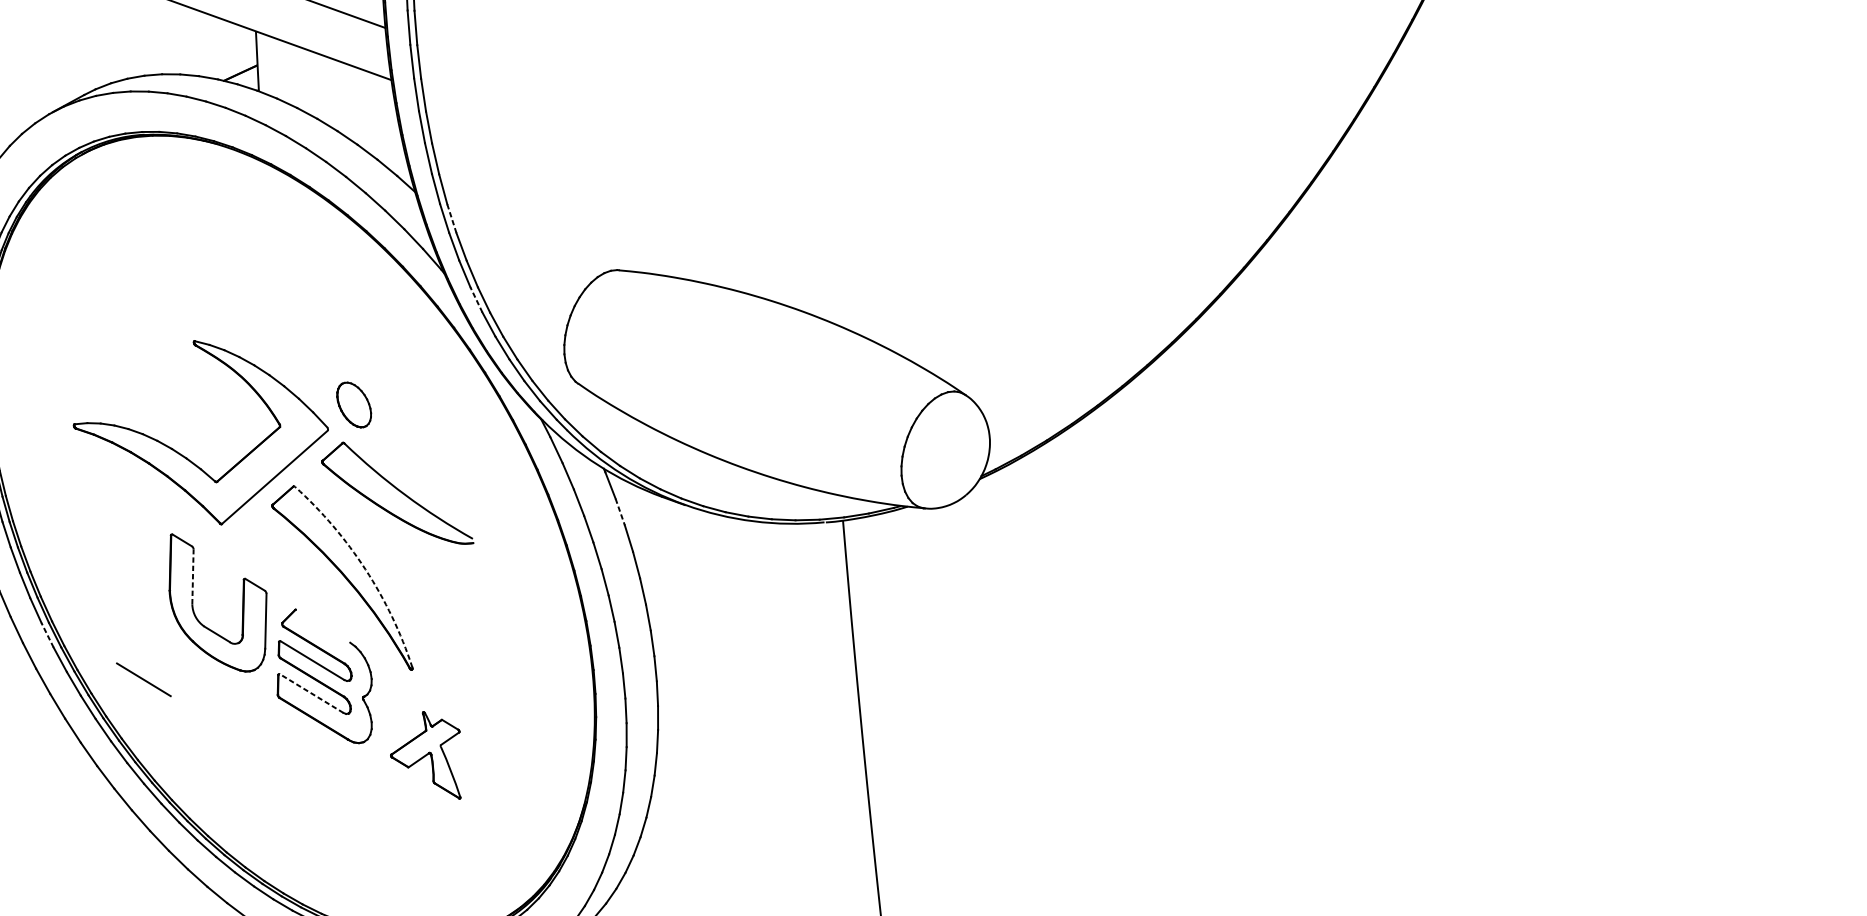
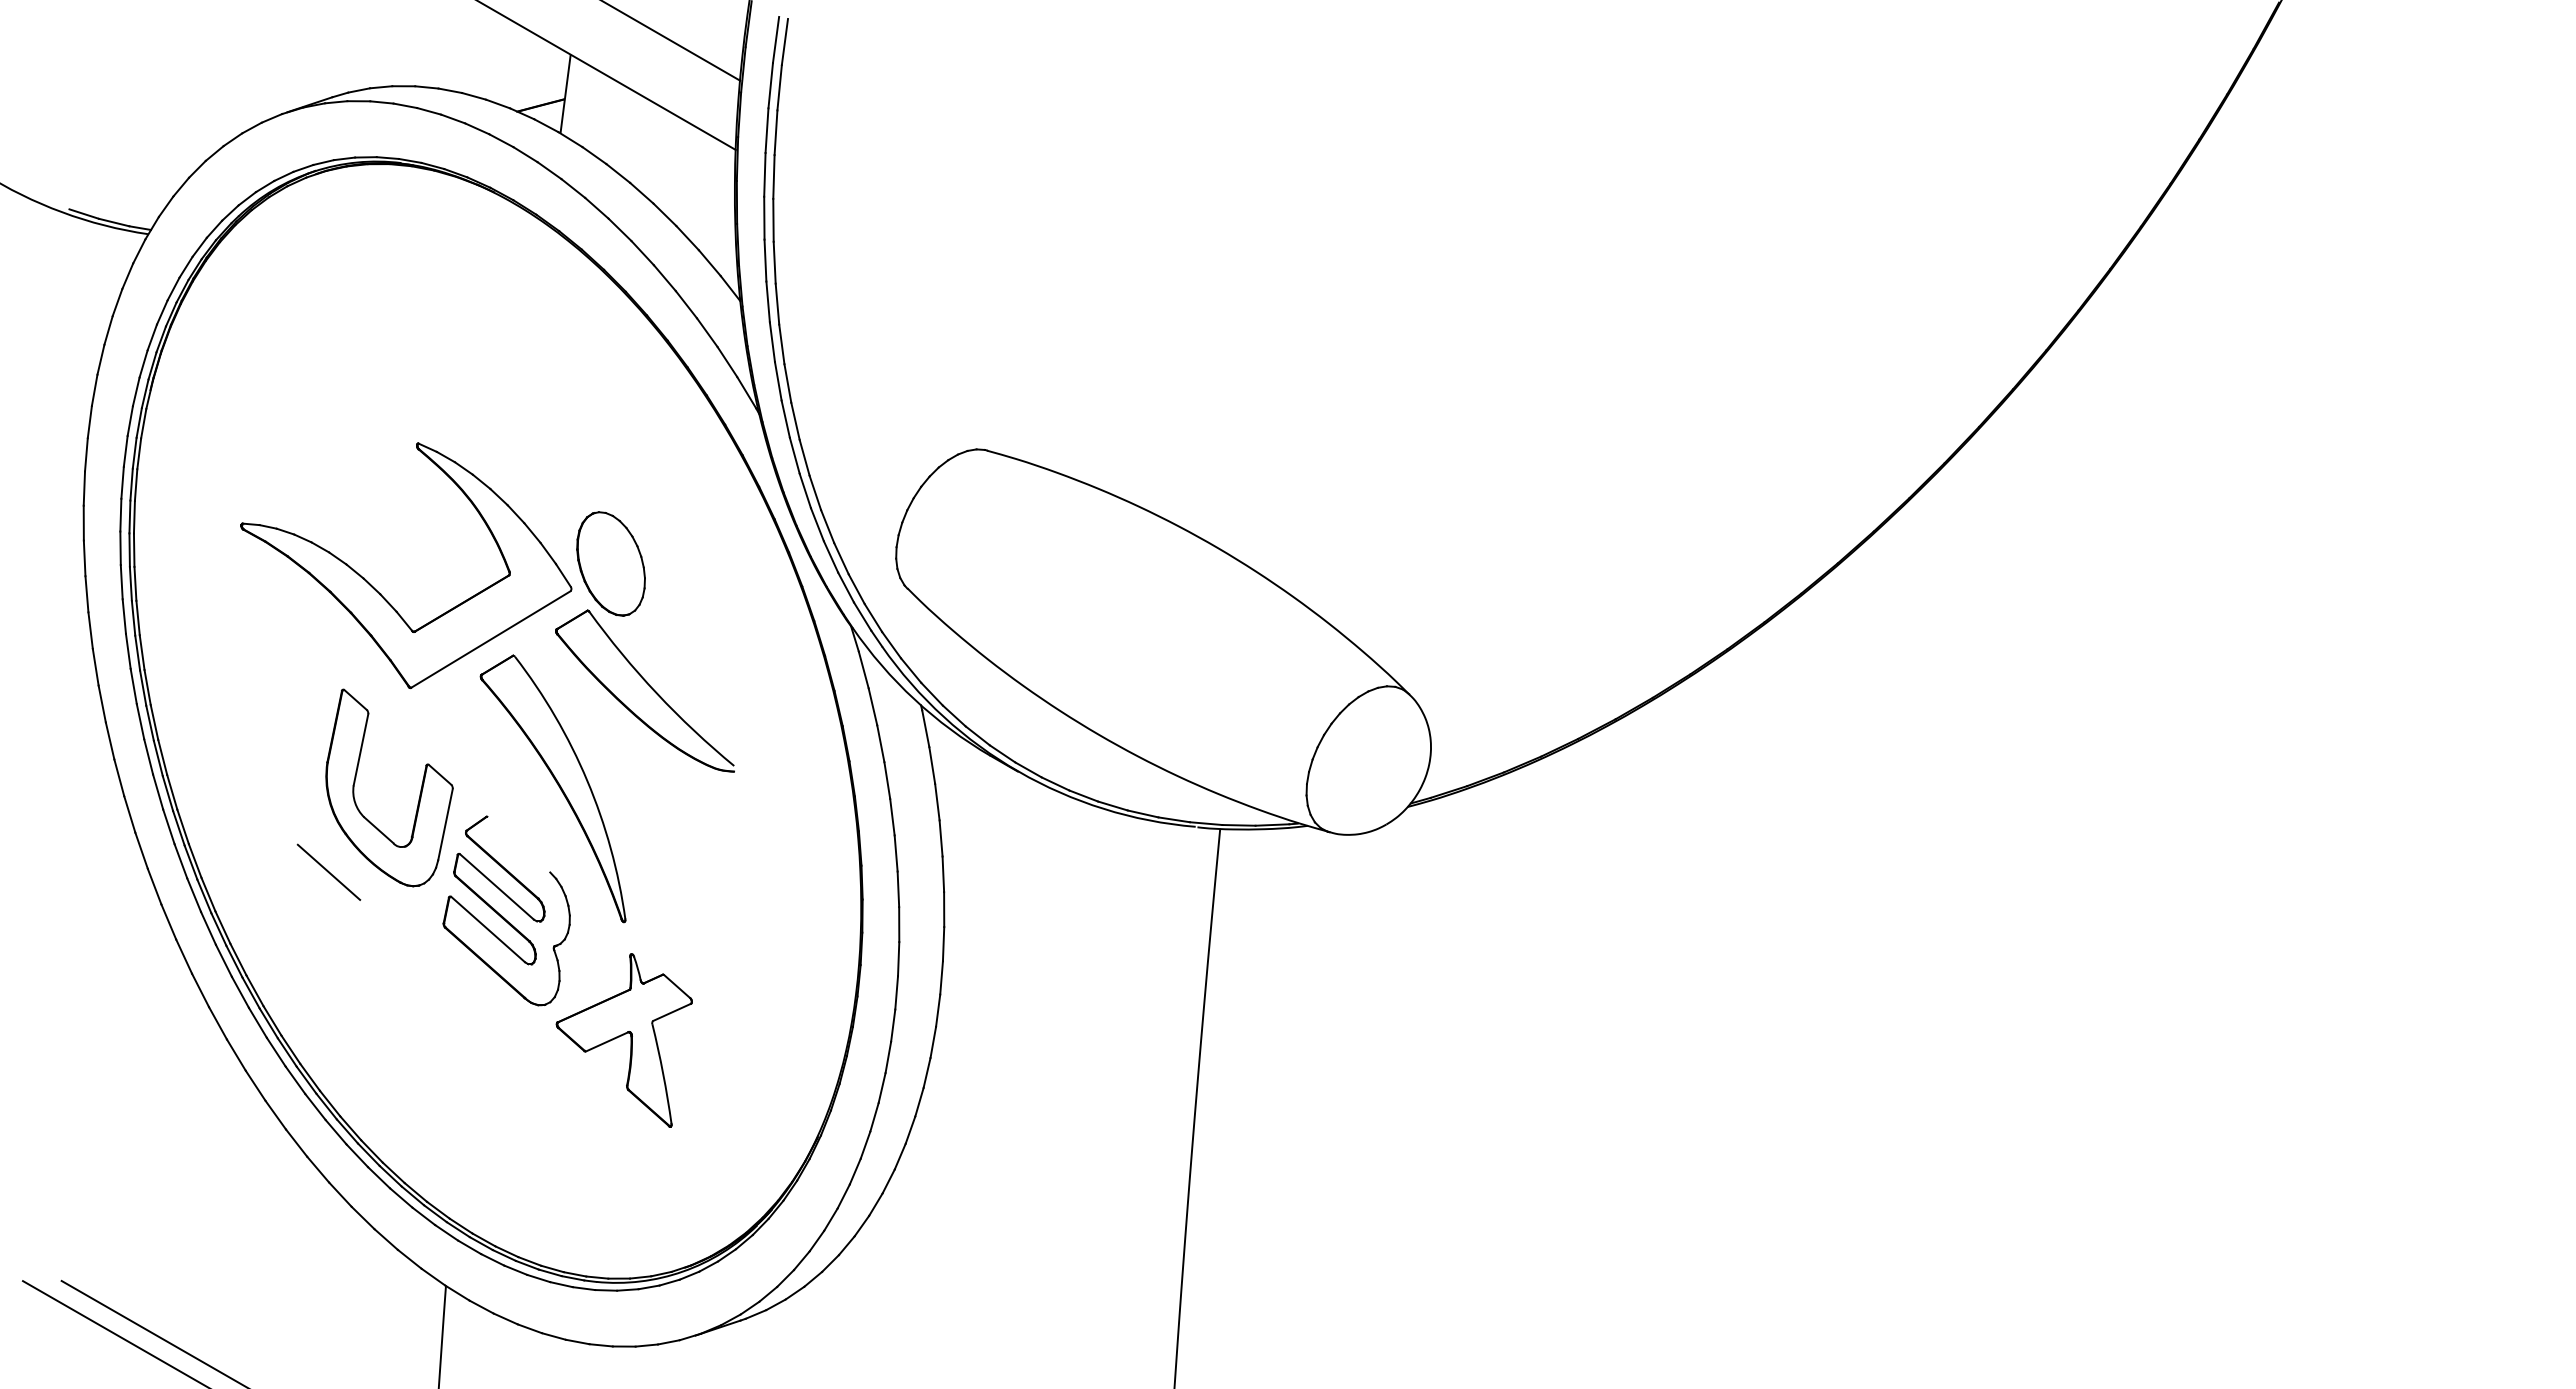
line: (451, 218) -> (781, 344), dashed -> solid
line: (476, 299) -> (794, 455), dashed -> solid
part: (353, 404) -> (610, 563), size x1.67
line: (620, 511) -> (932, 765), dashed -> solid
arc: (365, 569) -> (587, 780), dashed -> solid
line: (193, 576) -> (361, 749), dashed -> solid
line: (47, 635) -> (157, 791), dashed -> solid
line: (143, 679) -> (328, 871), moved
line: (311, 693) -> (487, 929), dashed -> solid
part: (427, 757) -> (623, 1040), size x1.43

